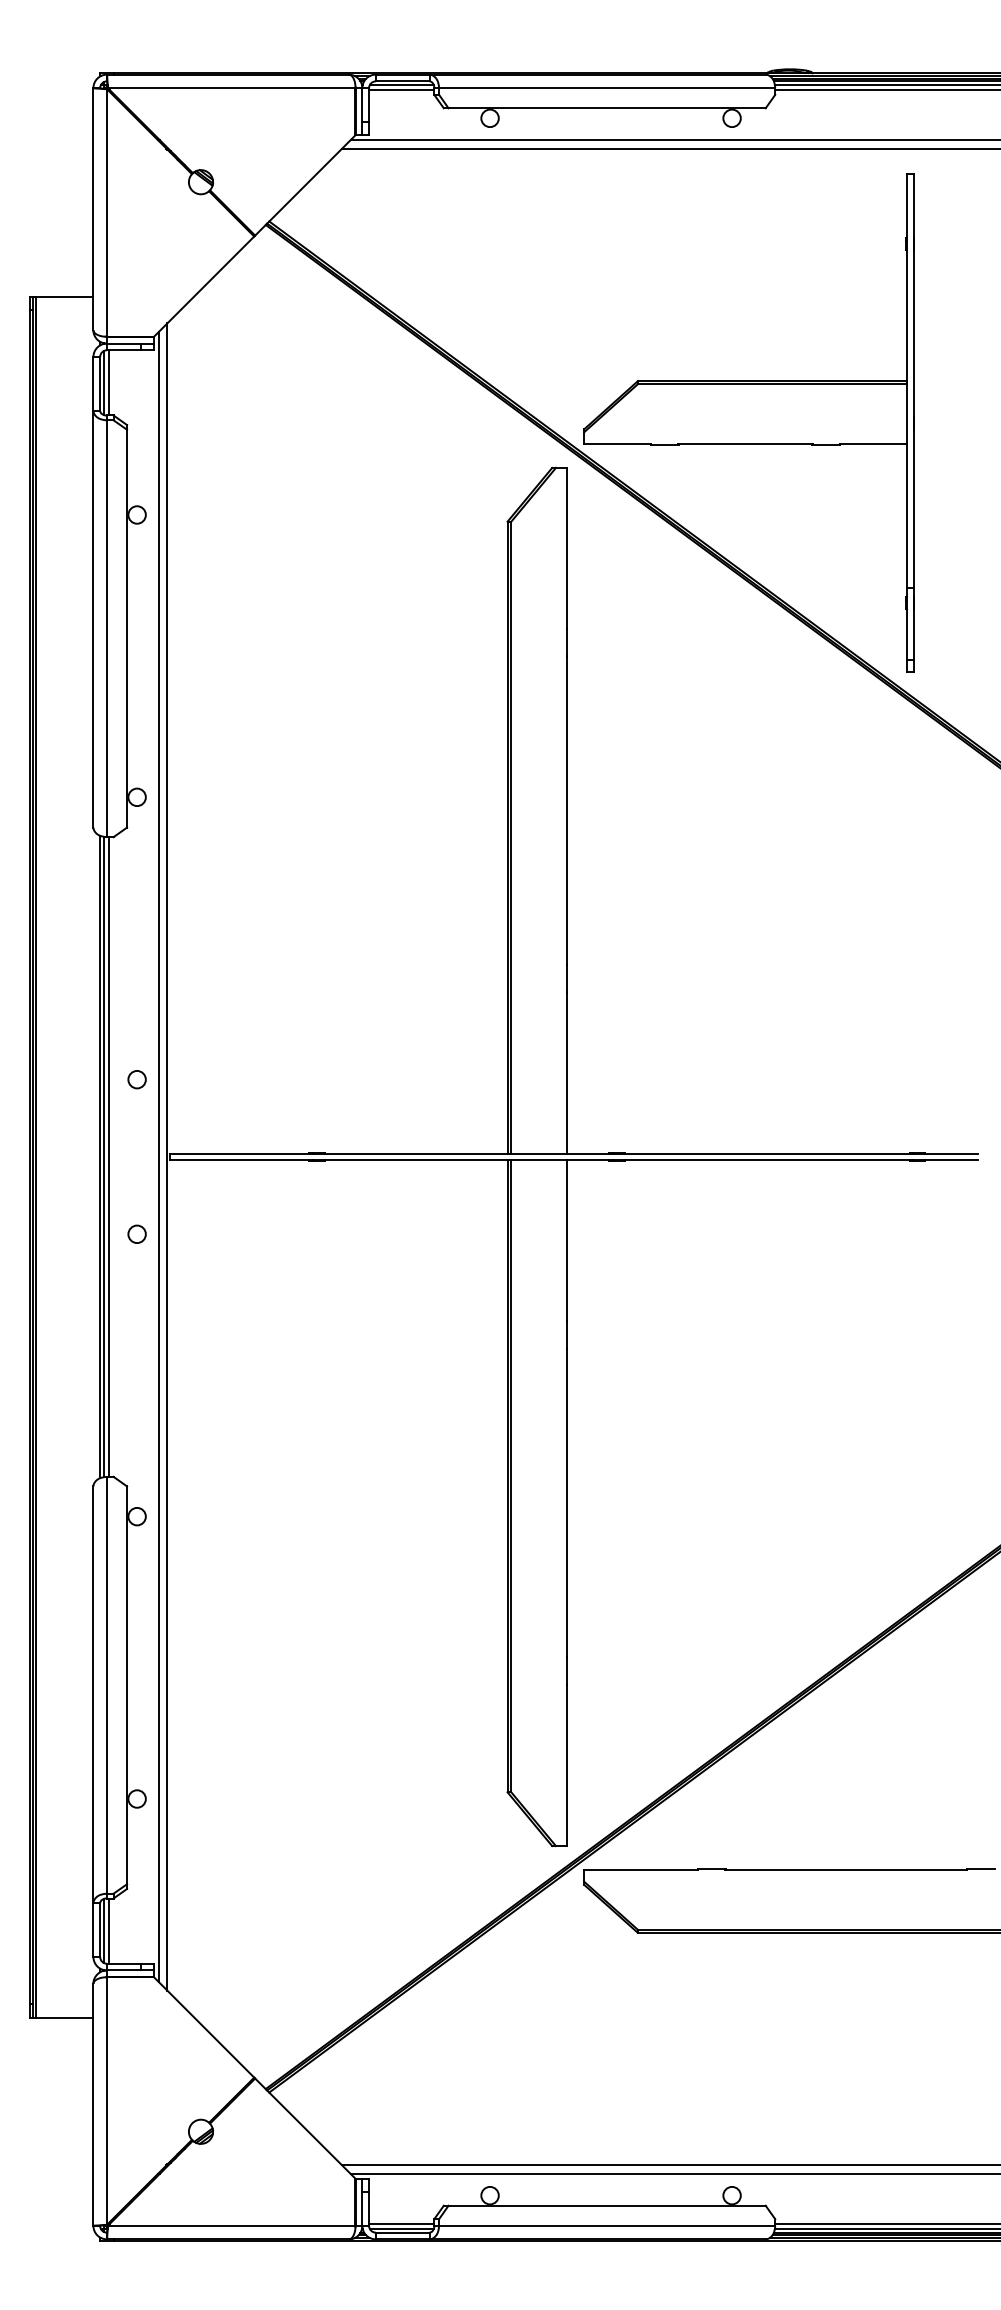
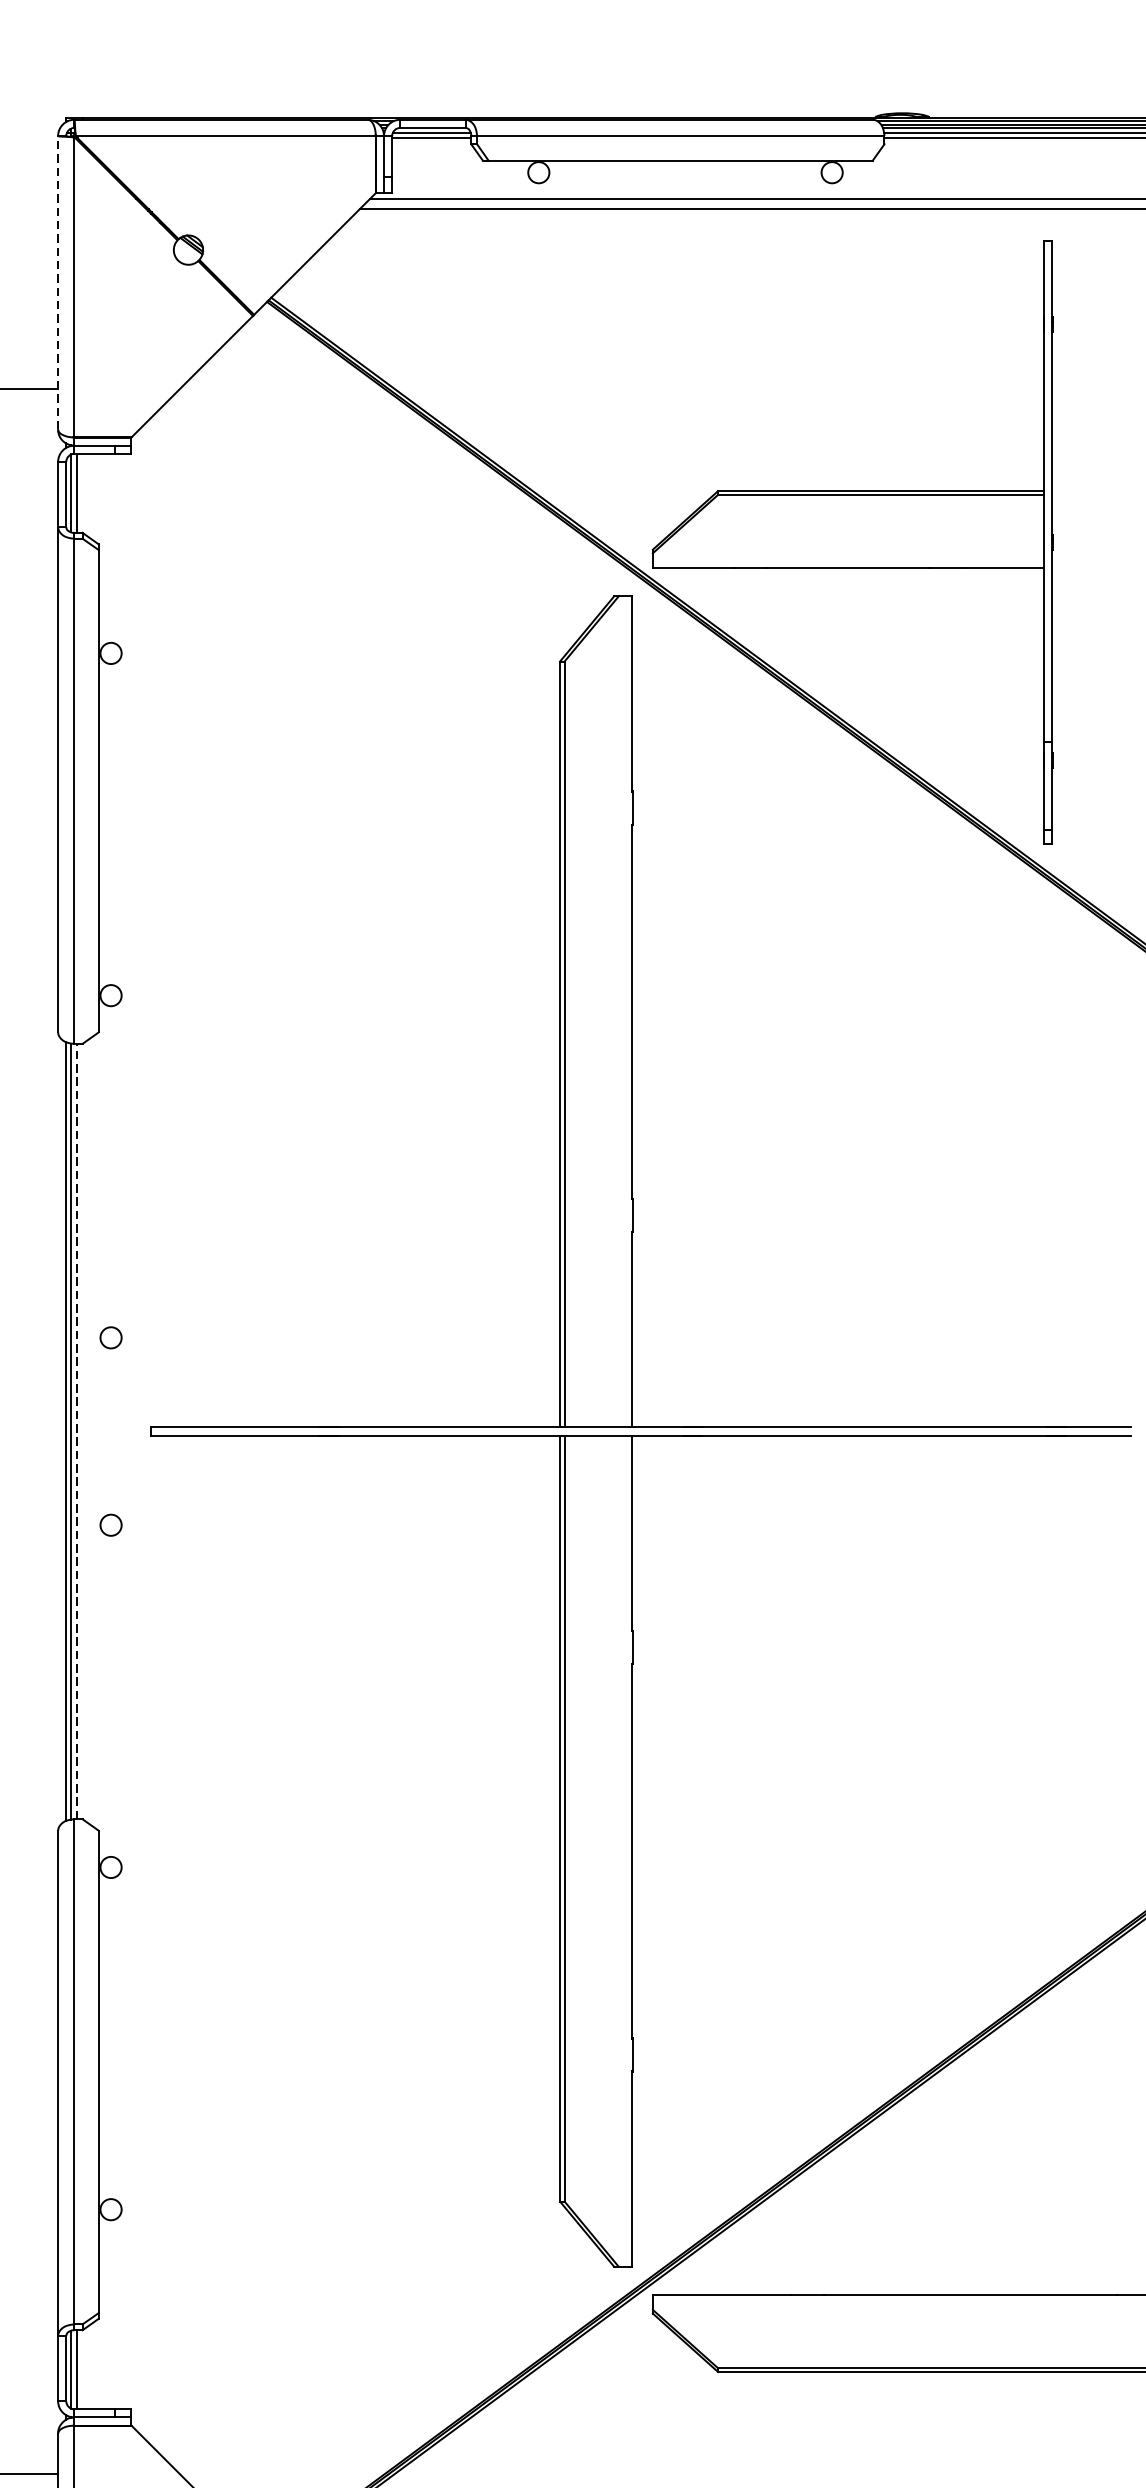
line: (93, 208) -> (58, 281), solid -> dashed
line: (167, 1156) -> (147, 1430), removed
line: (108, 1157) -> (76, 1432), solid -> dashed
line: (158, 1157) -> (136, 1432), removed

